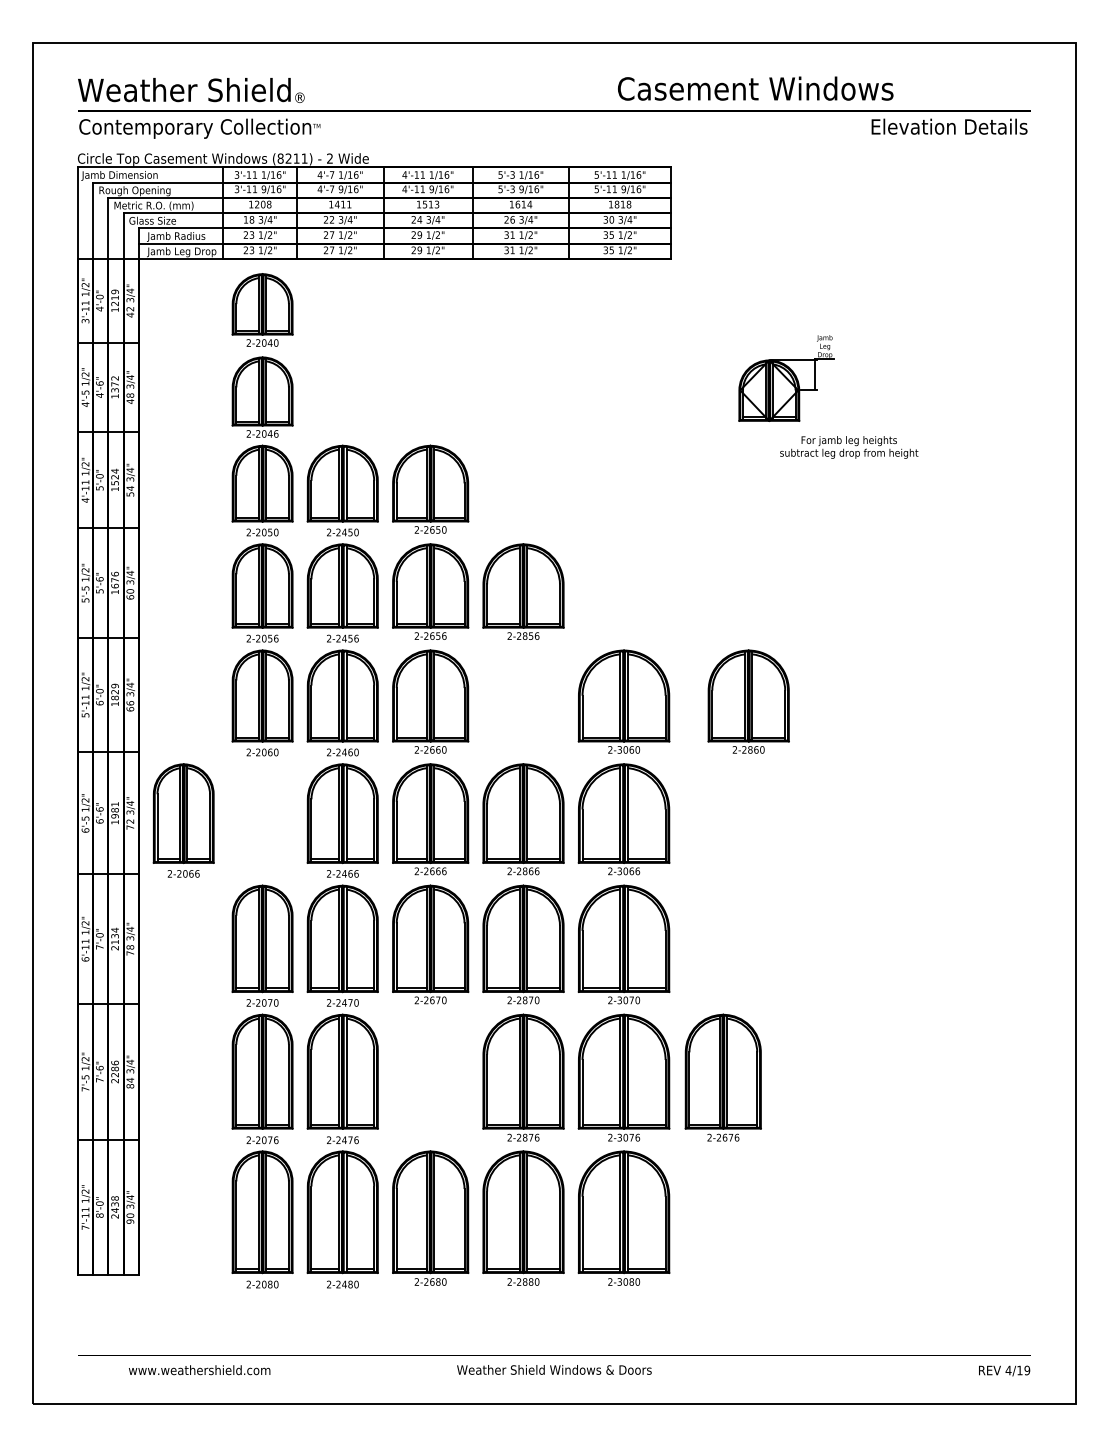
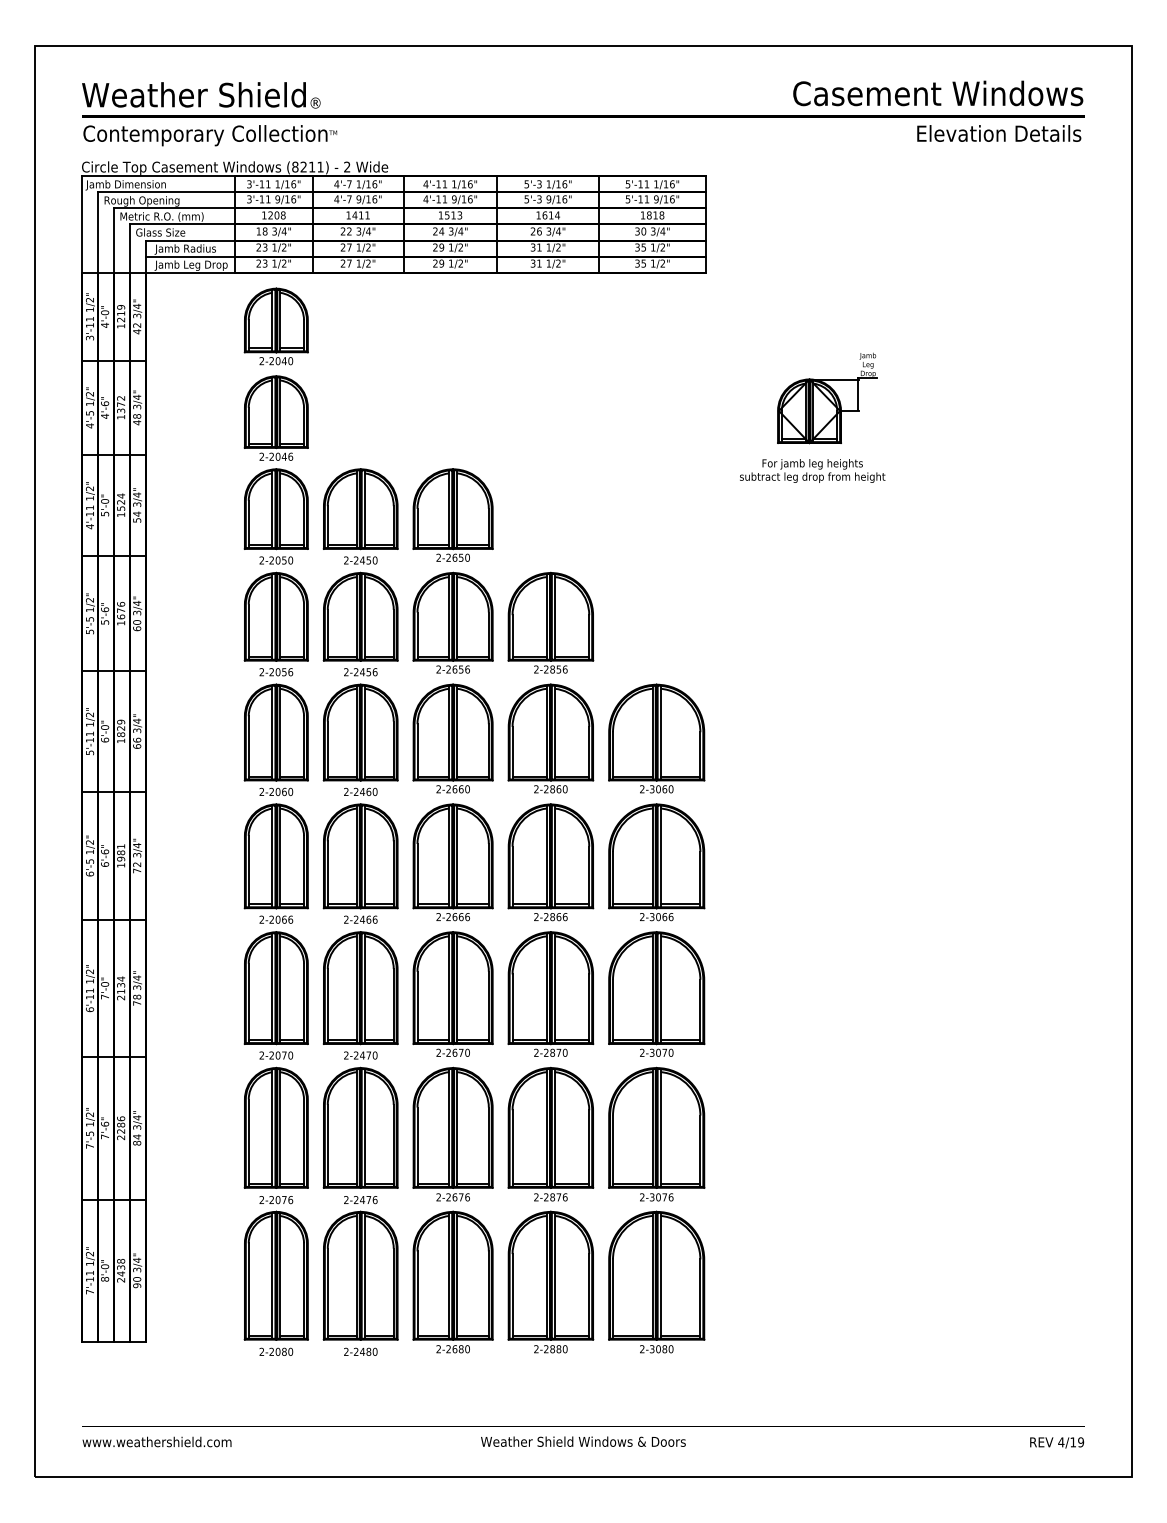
text: (755, 88) -> (938, 93), moved
text: (849, 446) -> (812, 470), moved
part: (748, 701) -> (550, 738), moved
part: (182, 820) -> (275, 863), moved
part: (722, 1077) -> (452, 1133), moved
text: (199, 1369) -> (156, 1441), moved

